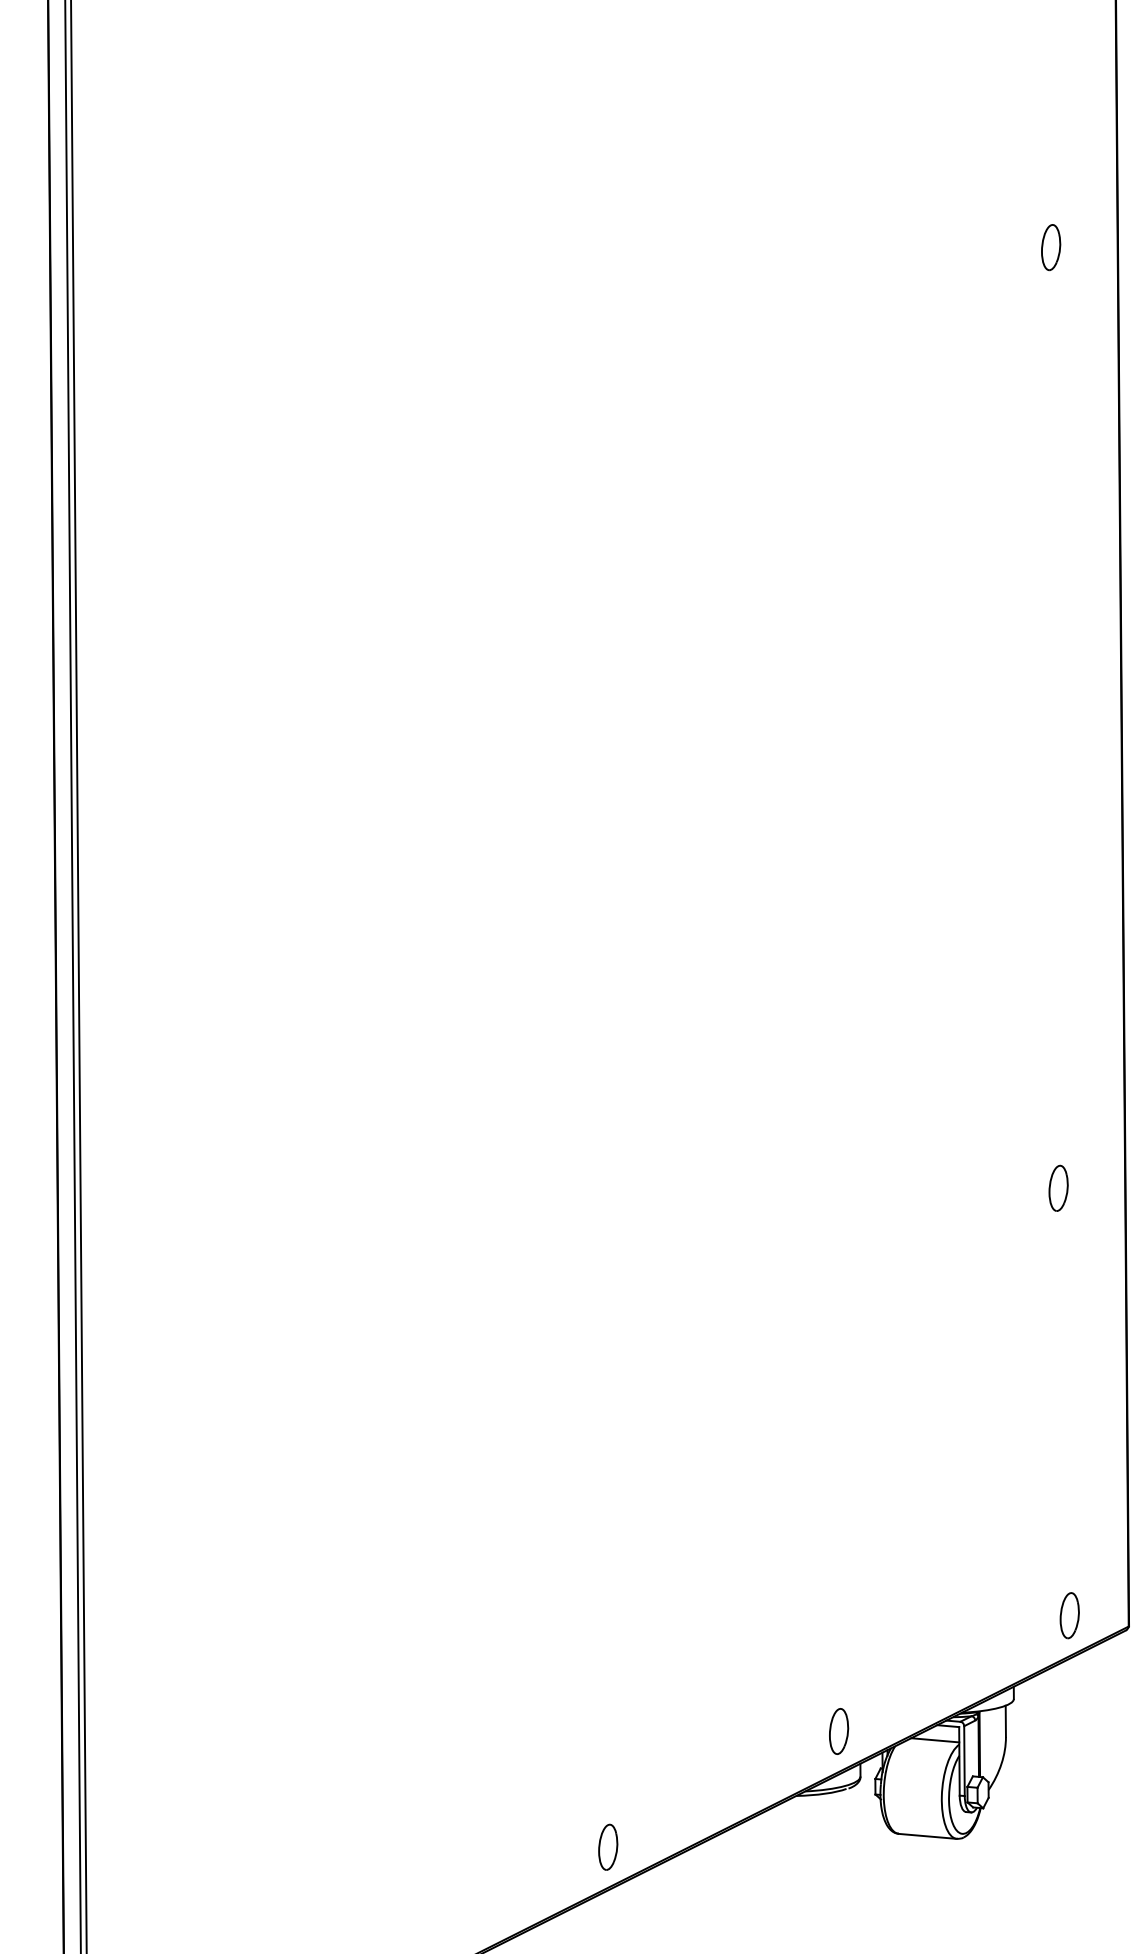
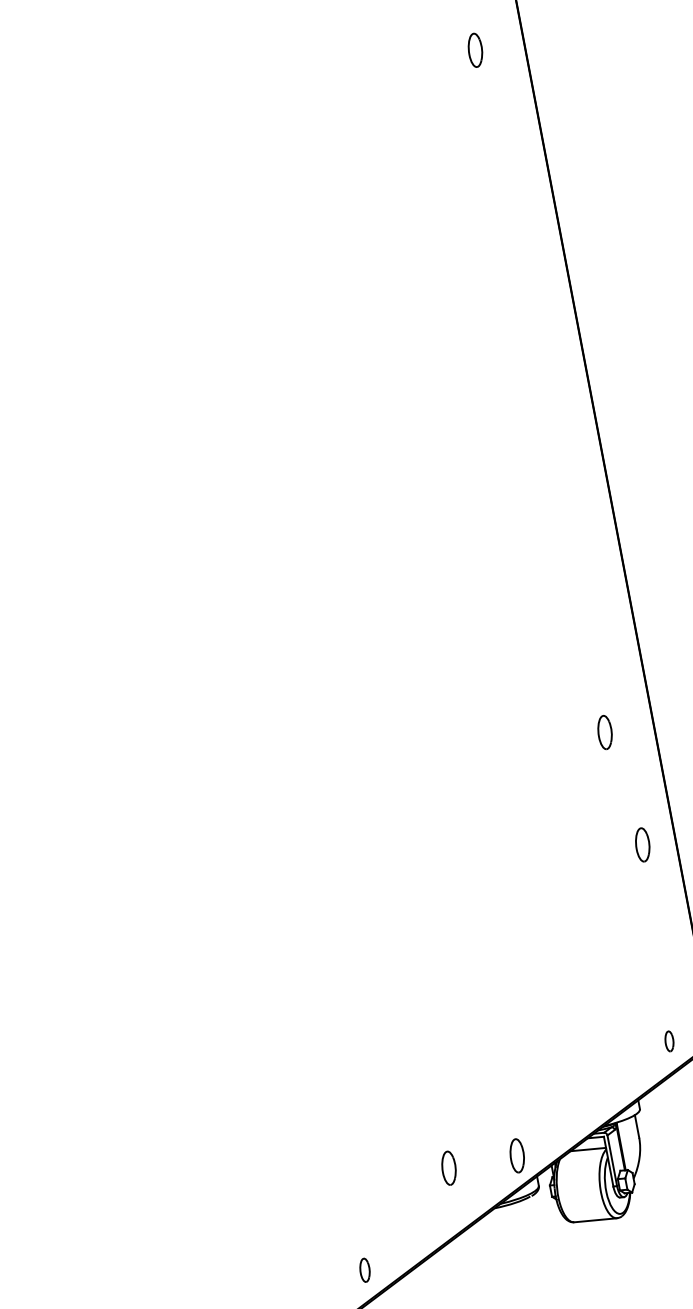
part: (1081, 1346) -> (642, 844), added
part: (1069, 1615) -> (669, 1041), size x0.6
part: (745, 1731) -> (449, 1168), added
part: (608, 1846) -> (365, 1269), size x0.7

